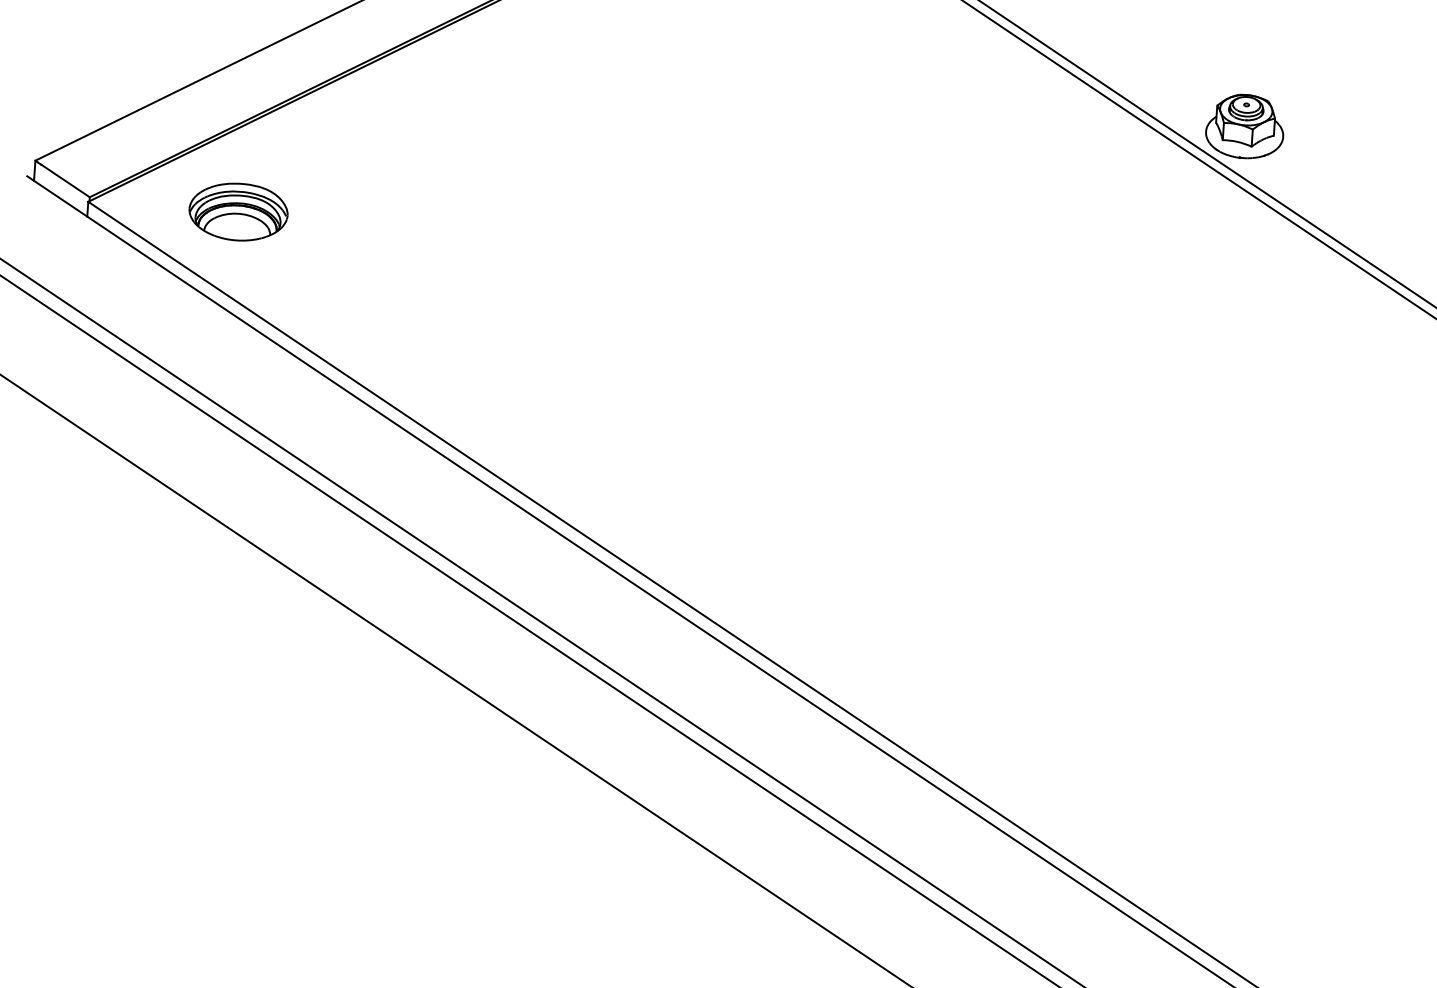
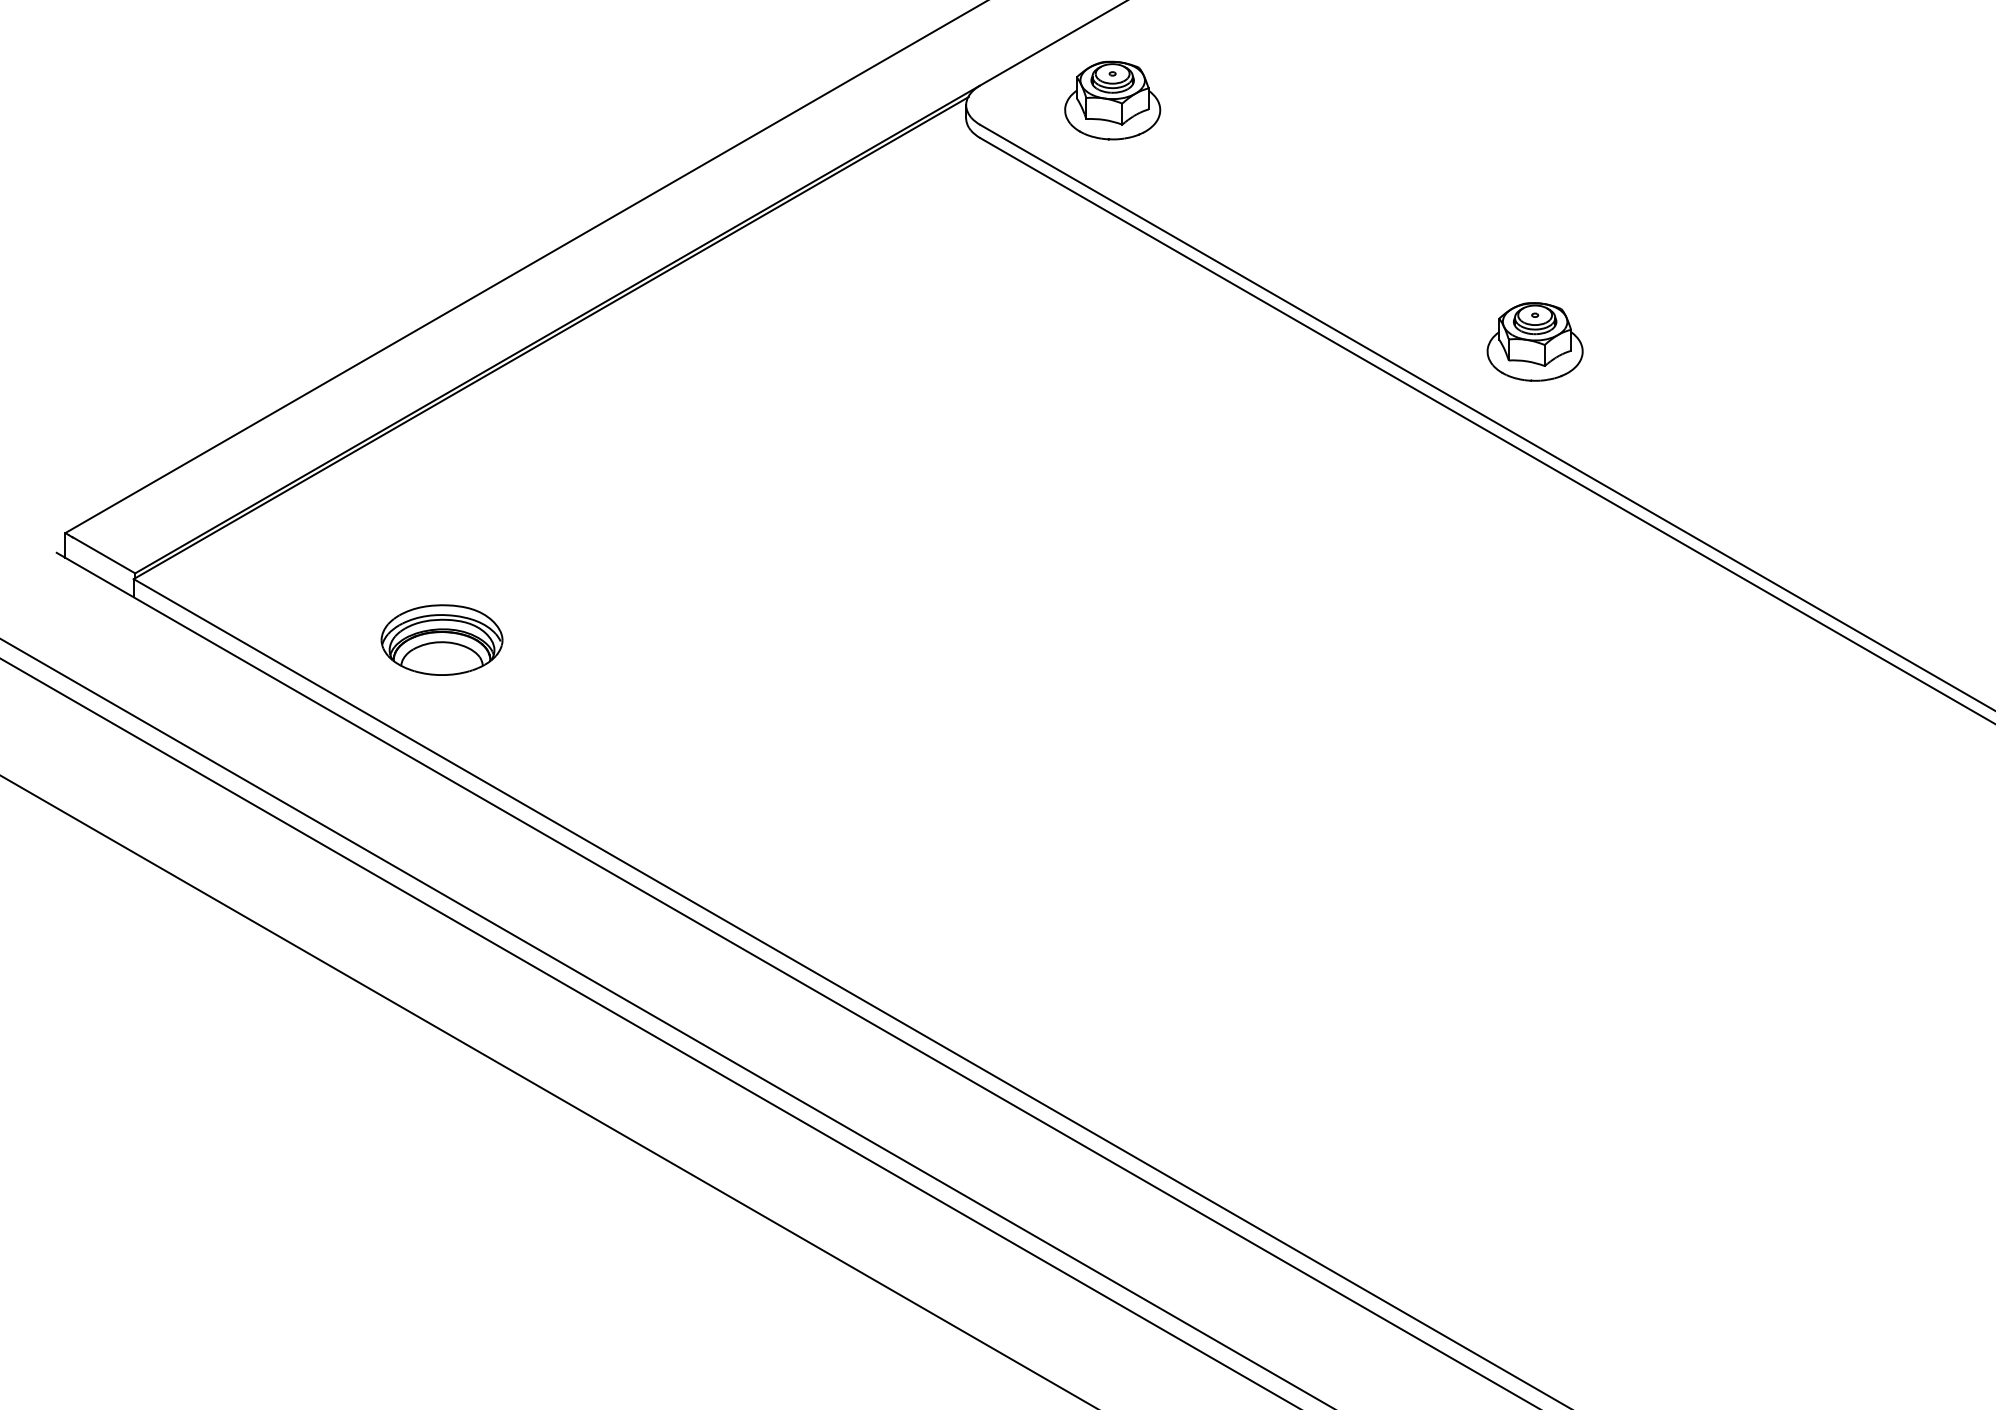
part: (1244, 126) -> (1534, 341), moved
part: (238, 211) -> (441, 639), moved

